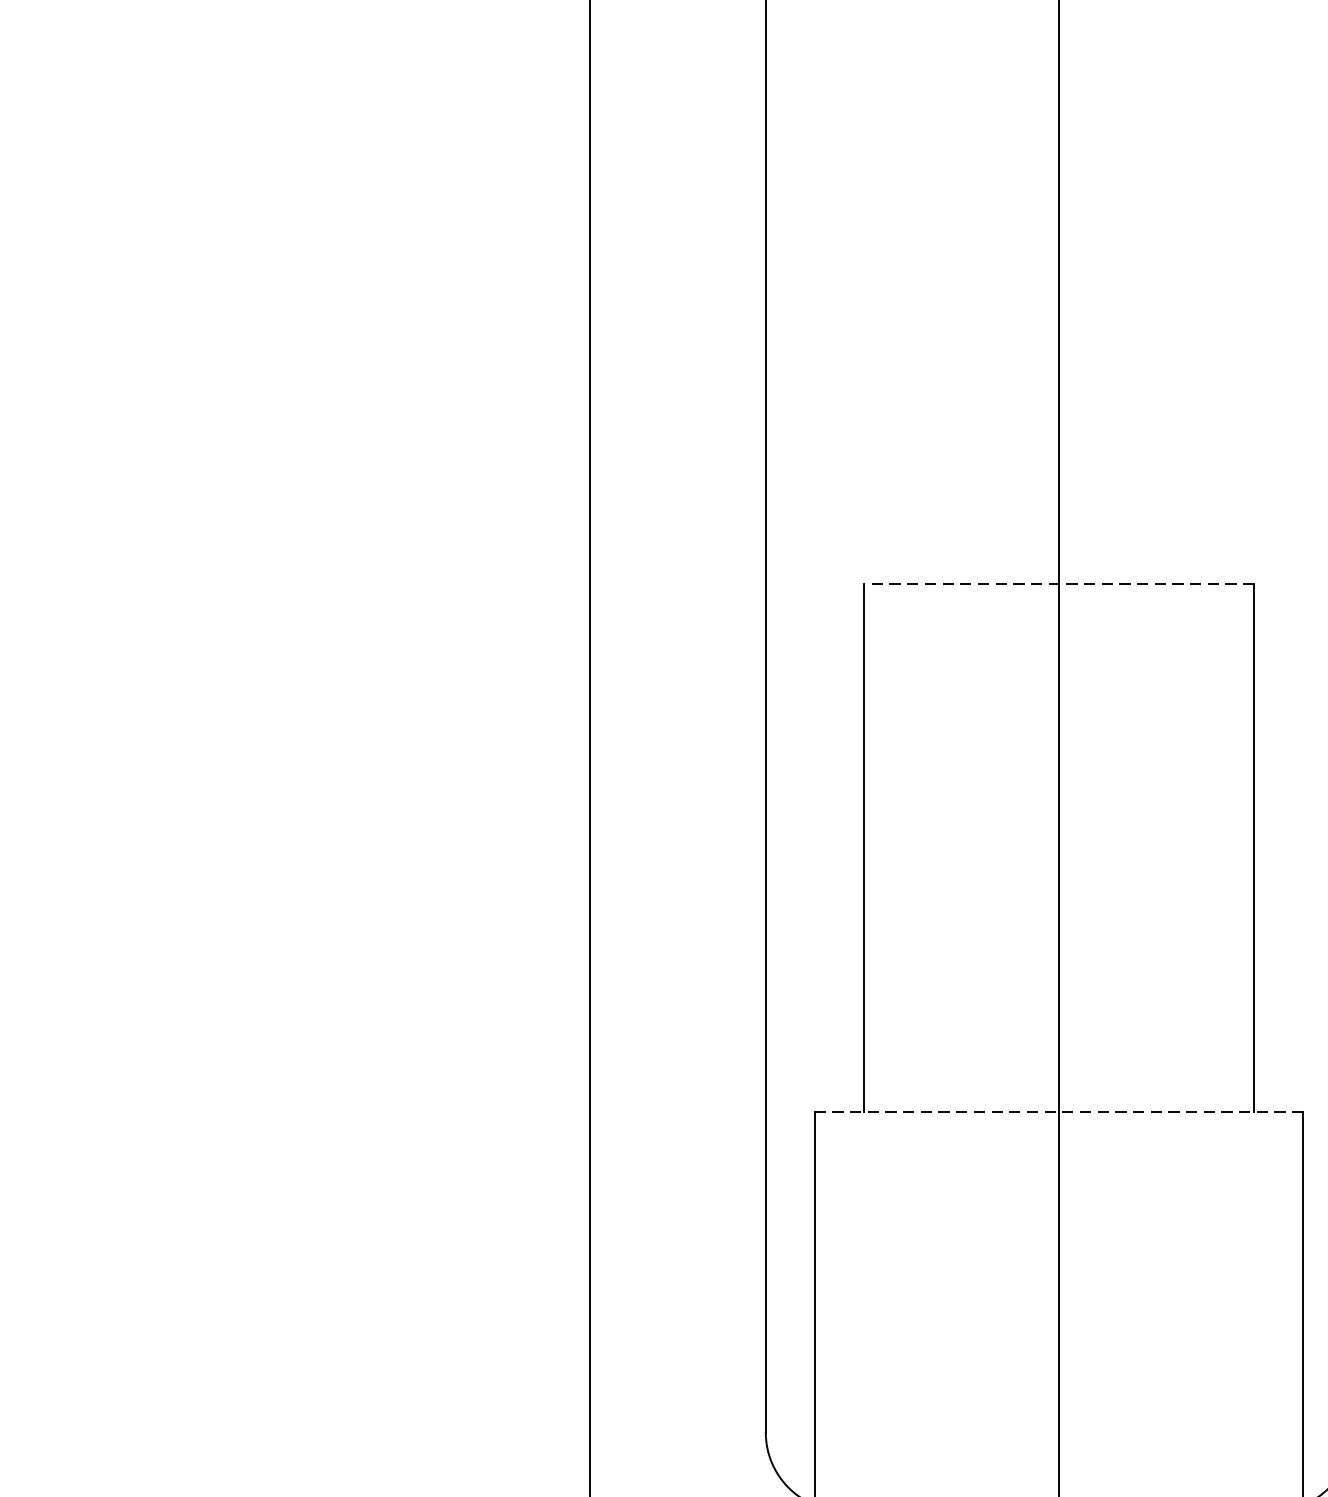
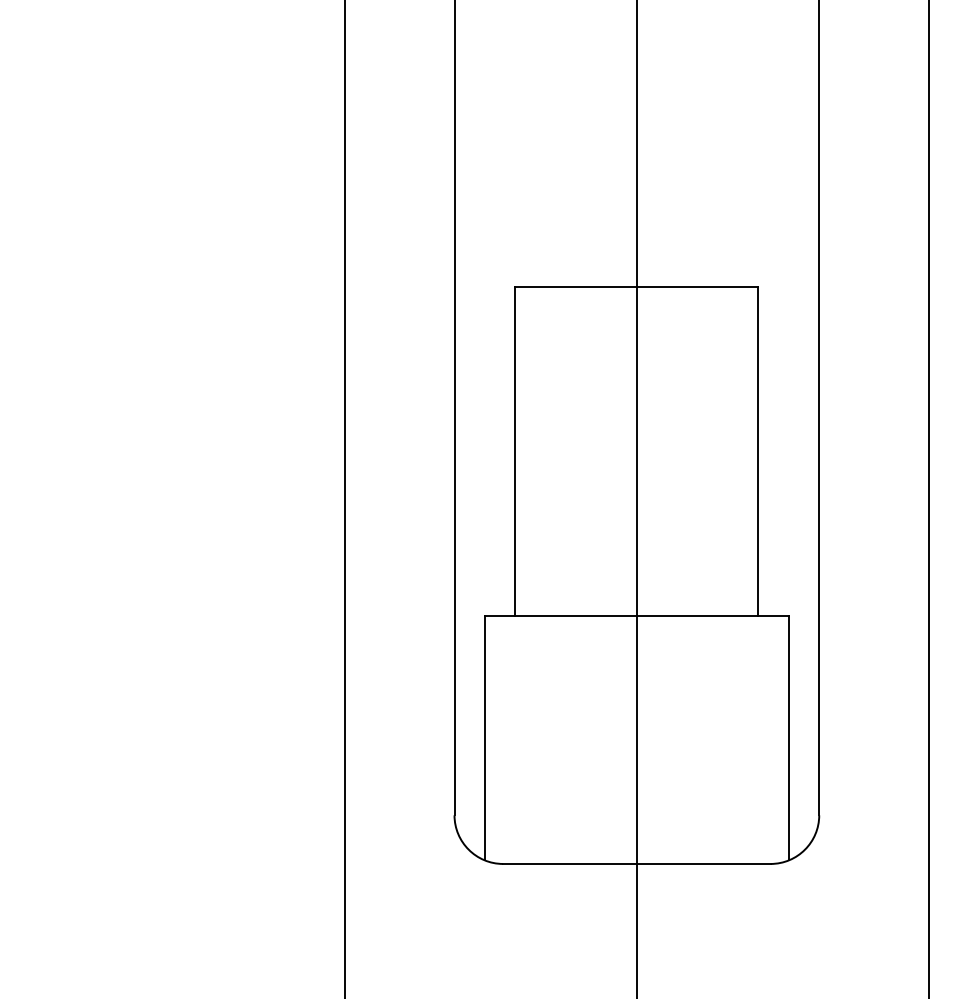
line: (1058, 584) -> (636, 287), dashed -> solid
line: (1058, 1111) -> (636, 615), dashed -> solid

